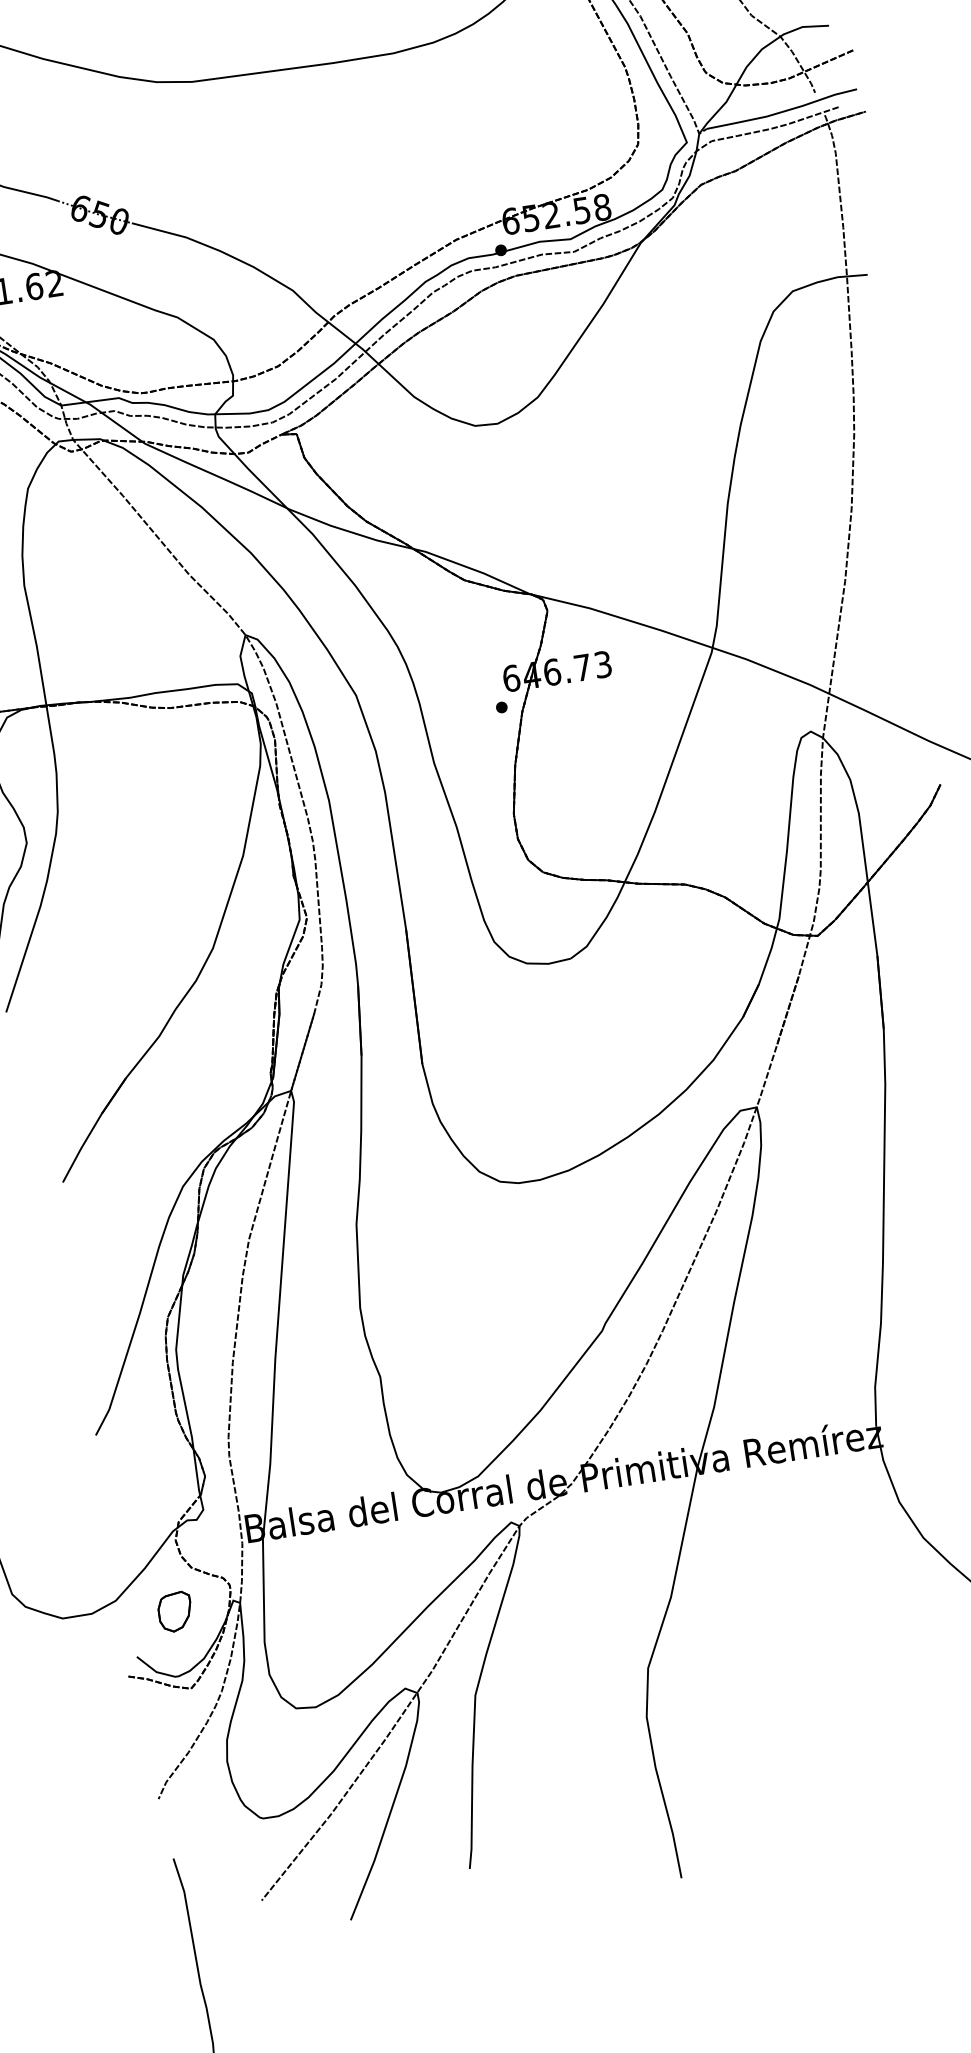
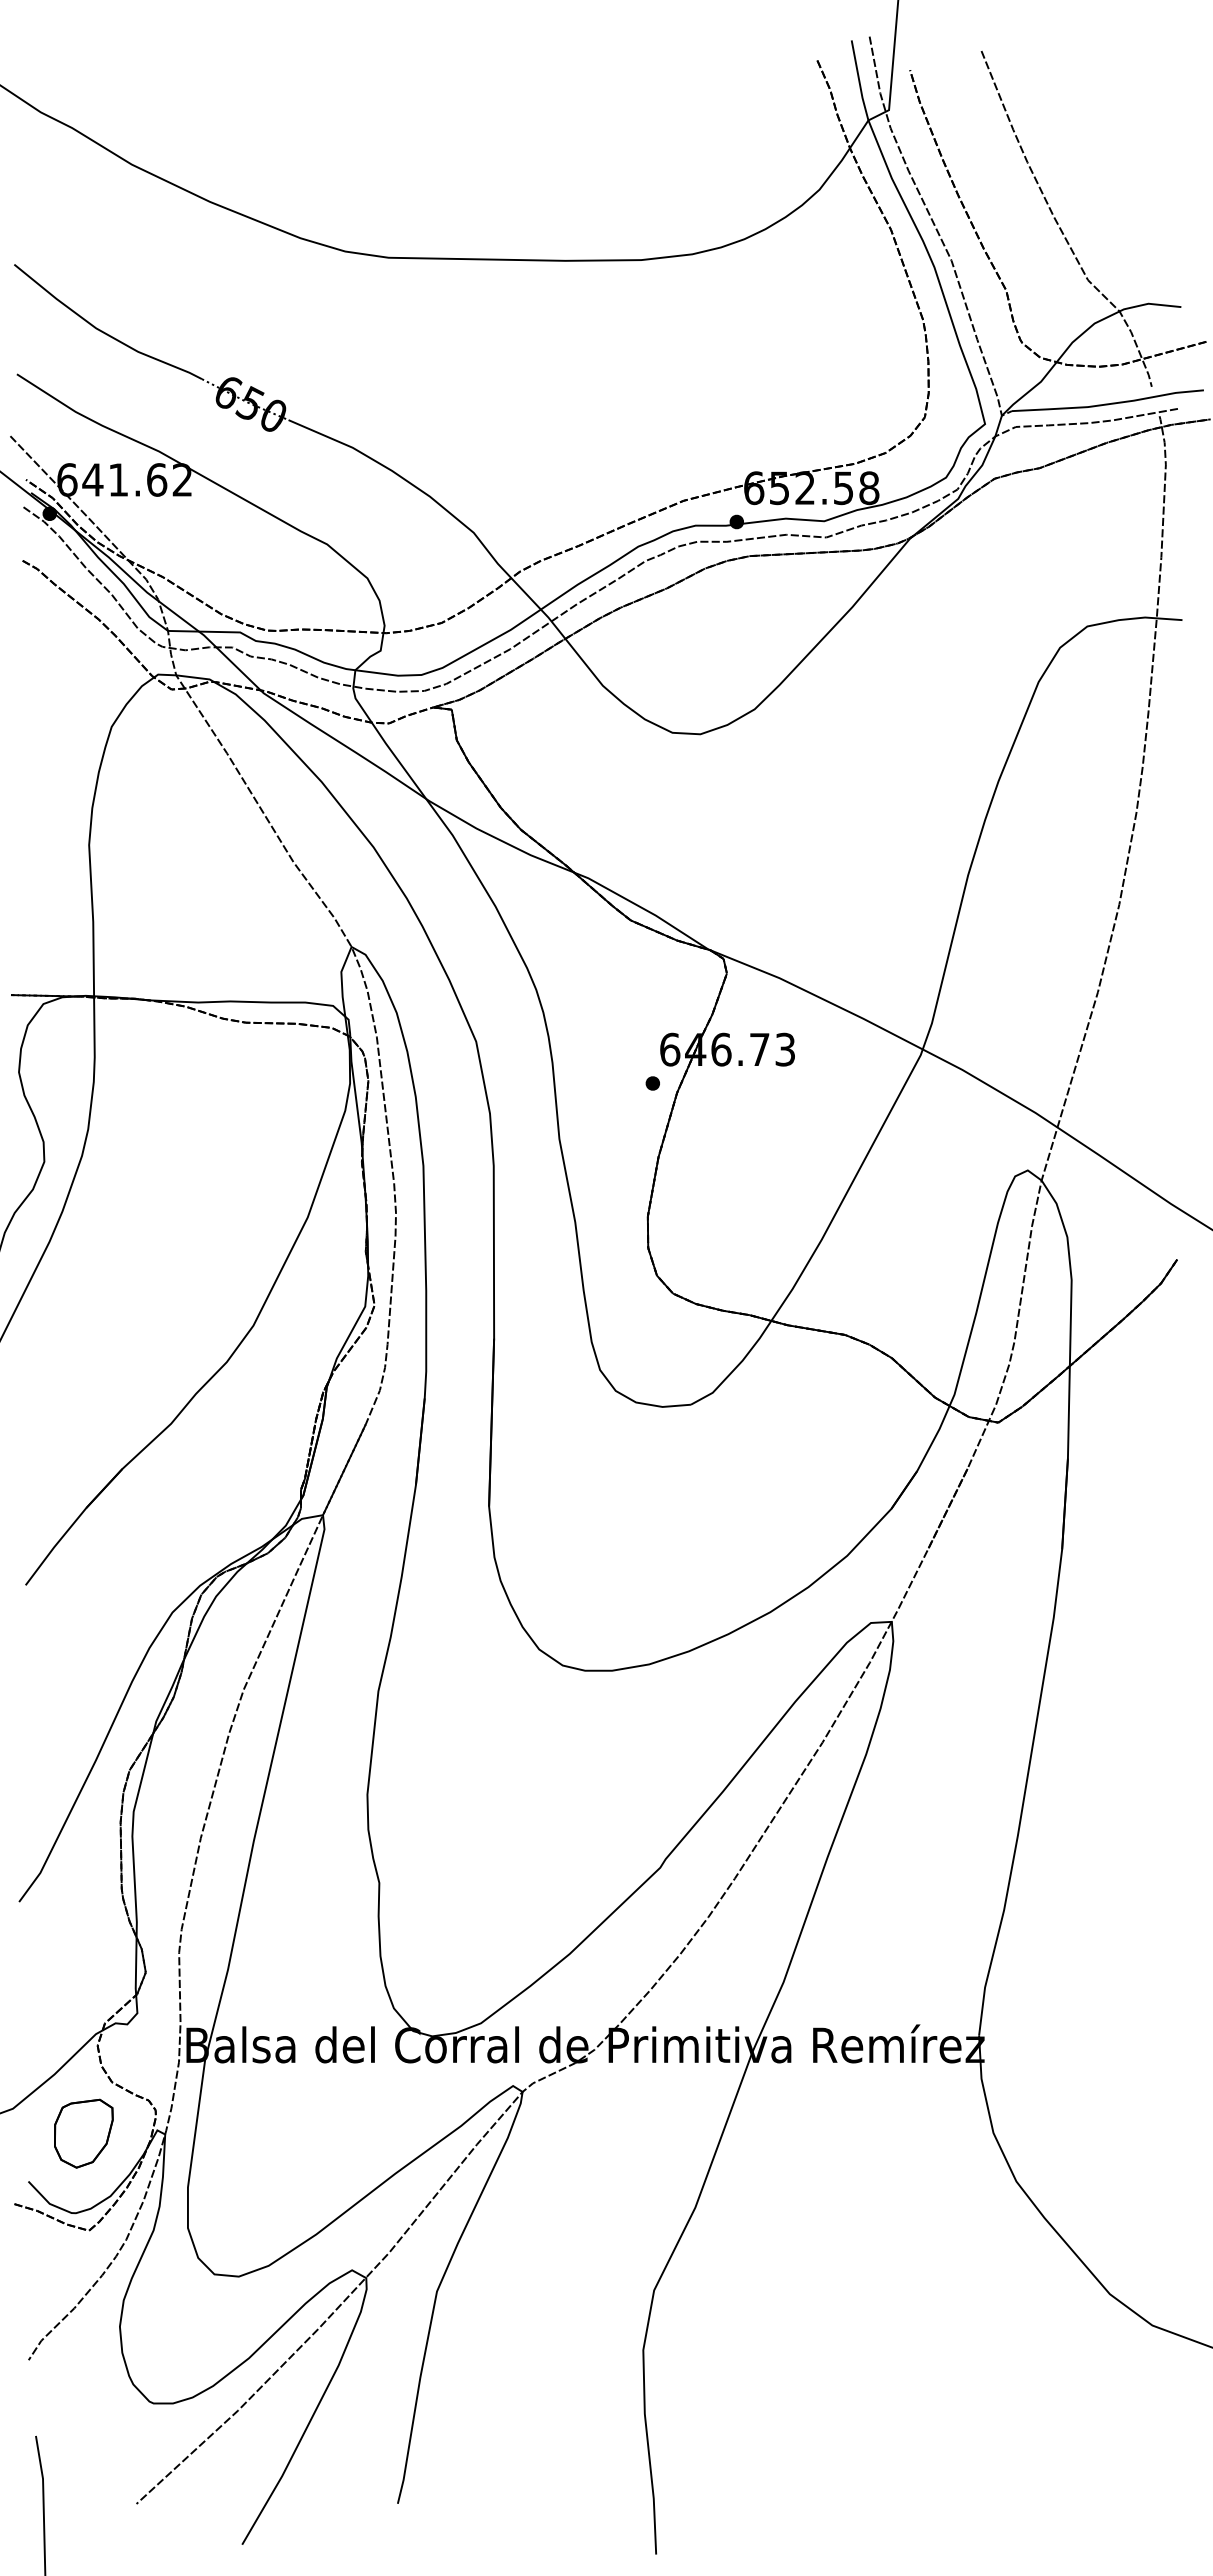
part: (174, 1612) -> (83, 2133), size x1.43

